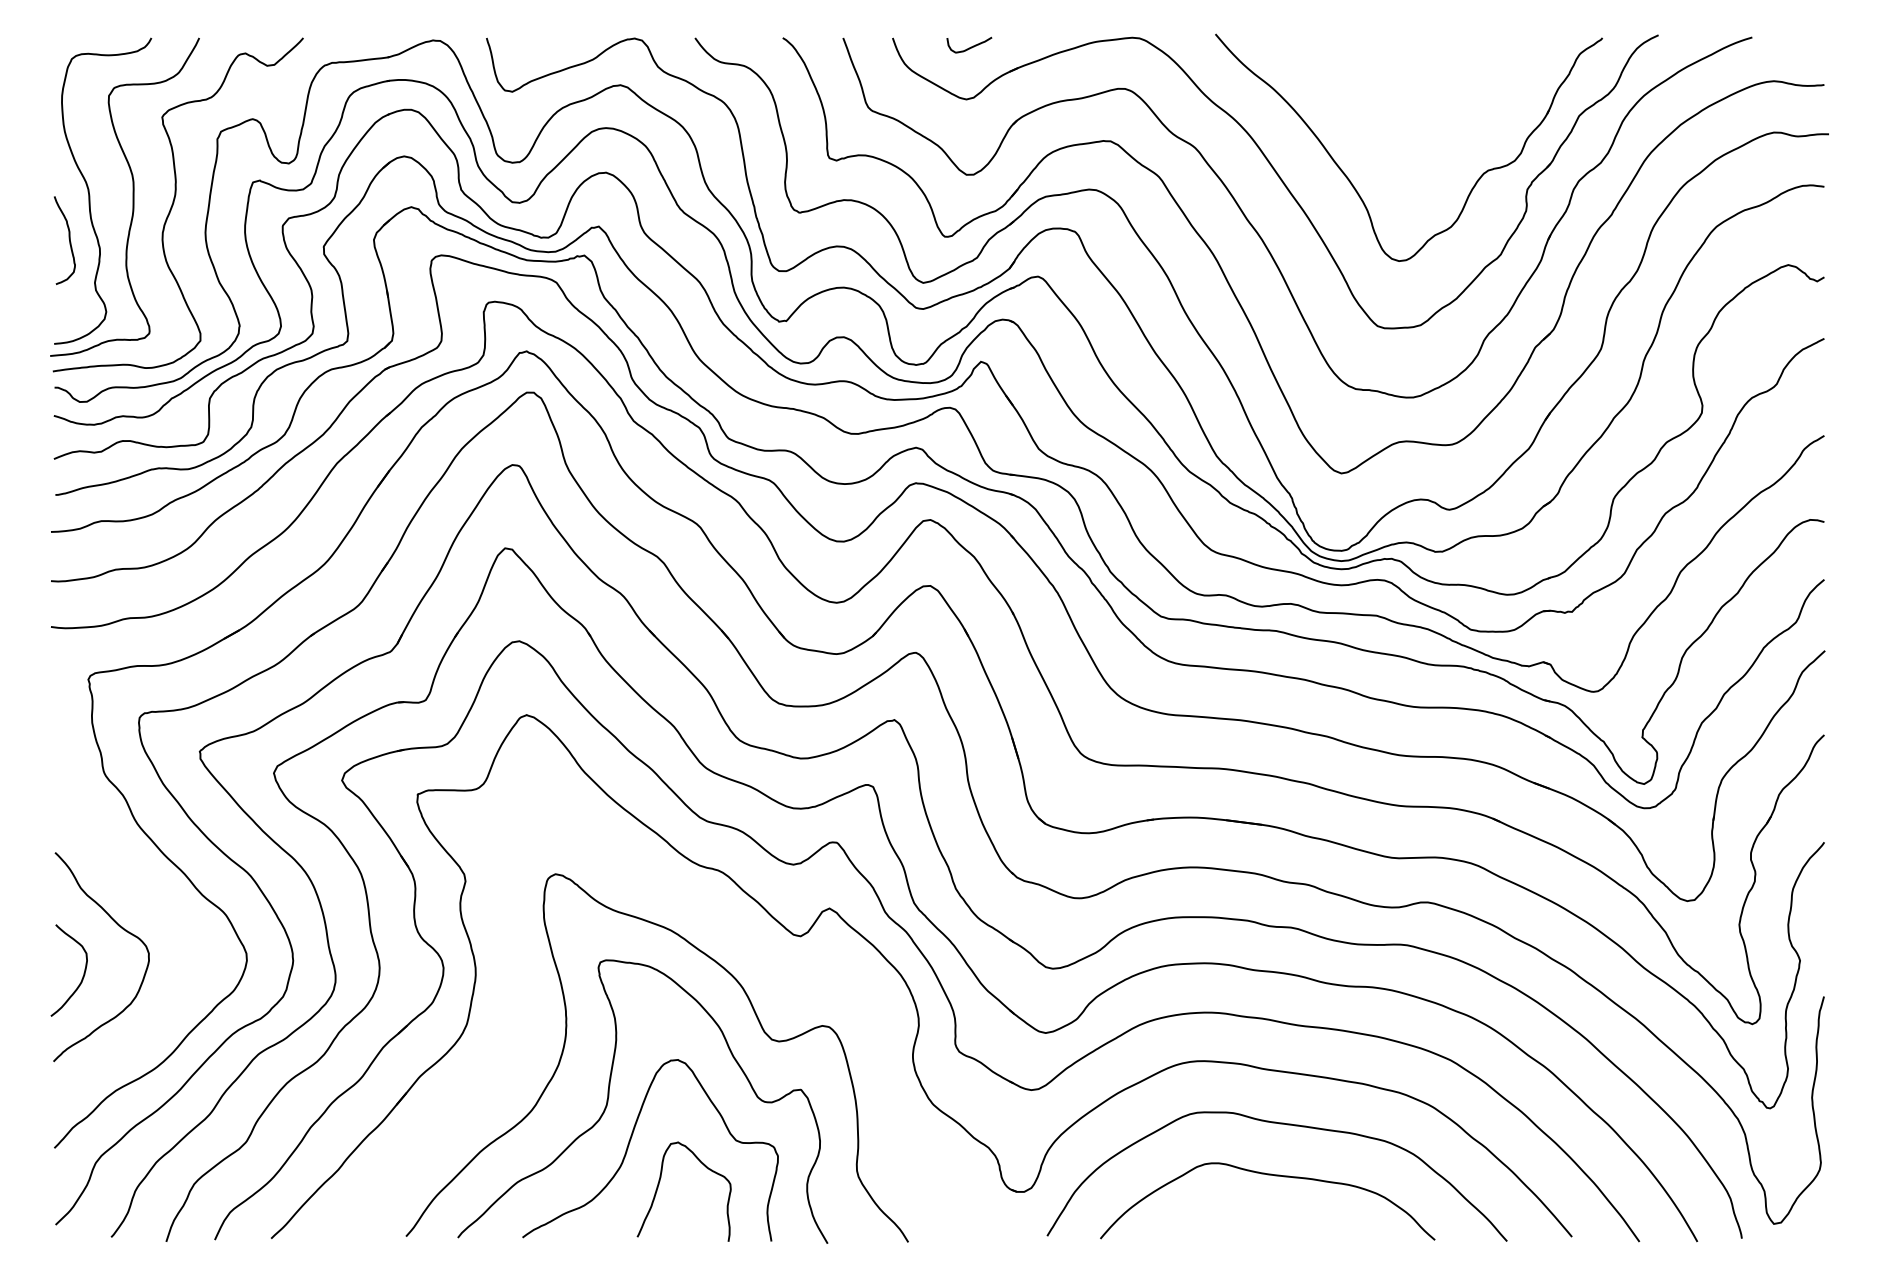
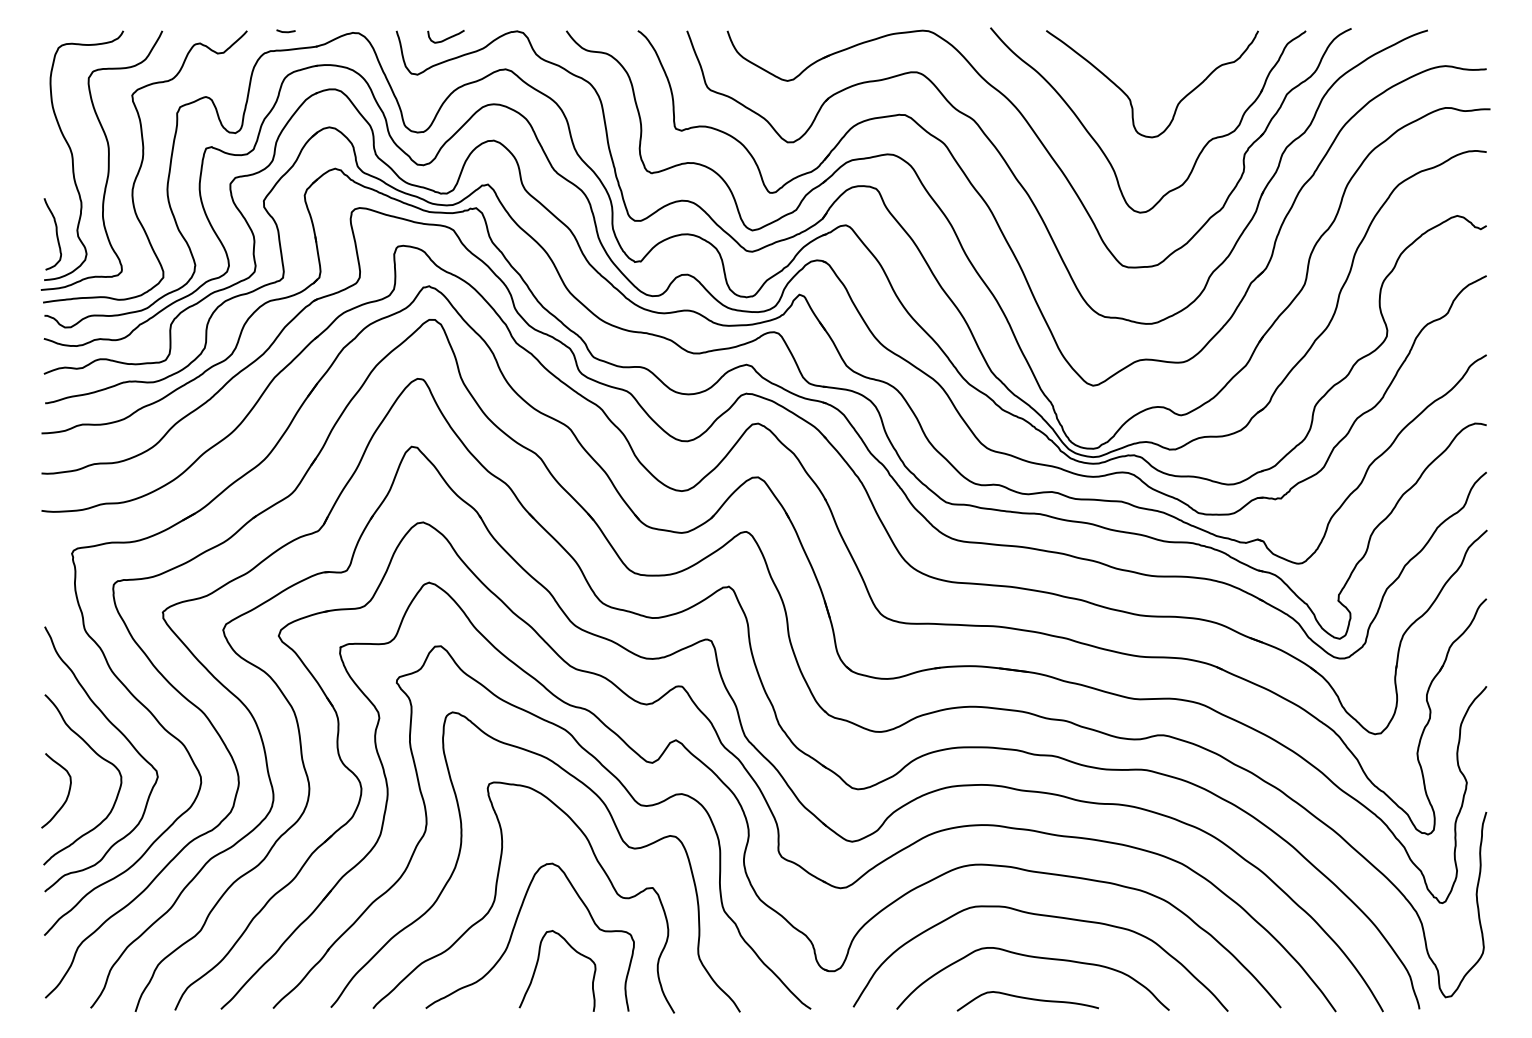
curve: (350, 38) -> (285, 31), added
curve: (971, 46) -> (447, 37), moved
curve: (1386, 120) -> (1129, 98), added
curve: (68, 238) -> (55, 232), moved
curve: (156, 909) -> (127, 741), added
part: (738, 940) -> (601, 766), added
curve: (1261, 1226) -> (1027, 999), added

